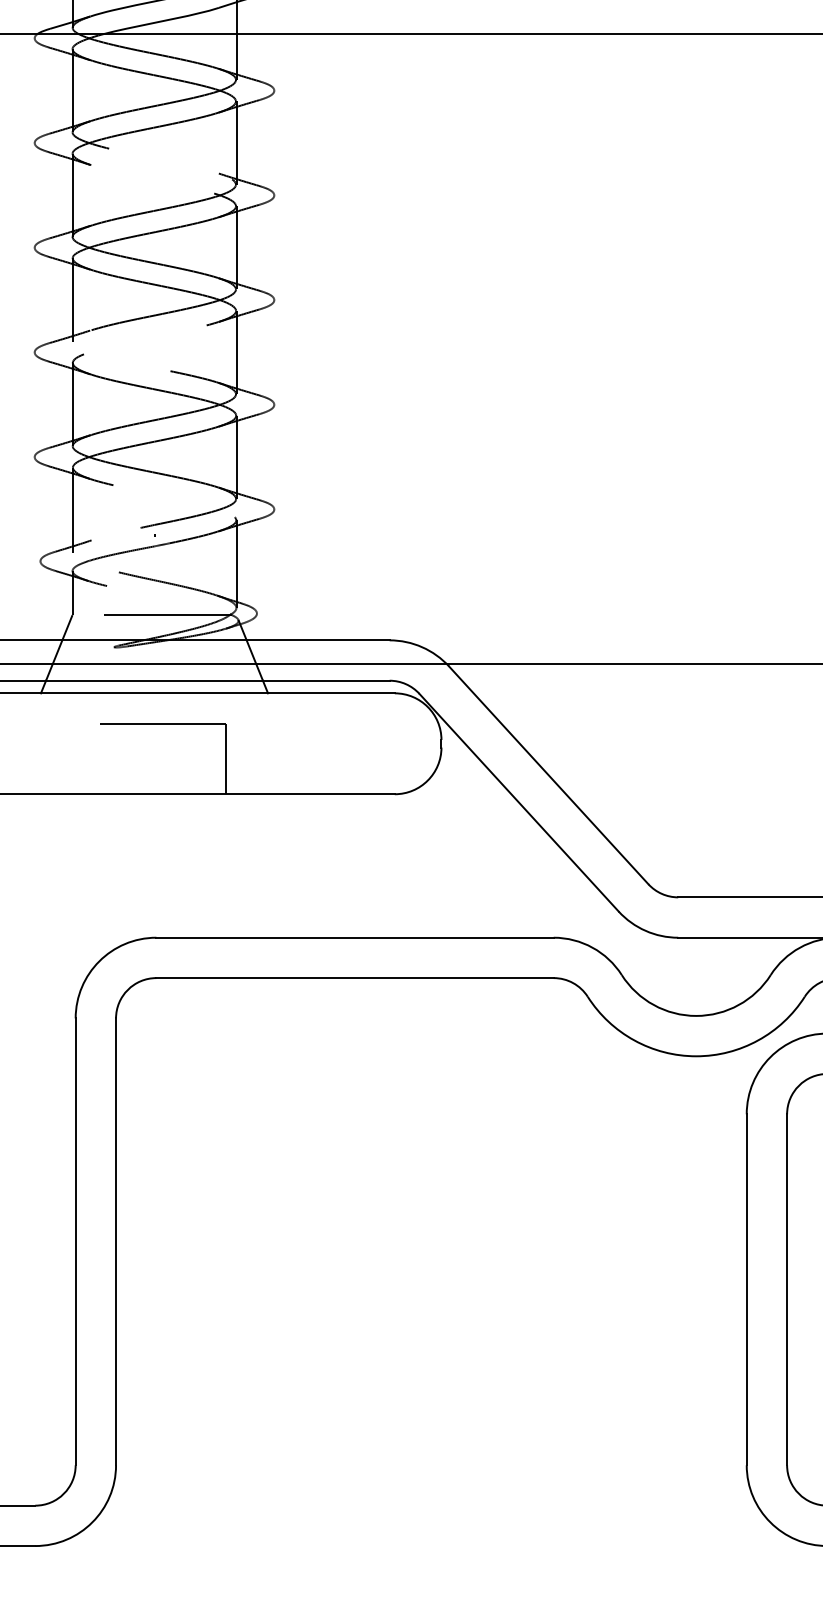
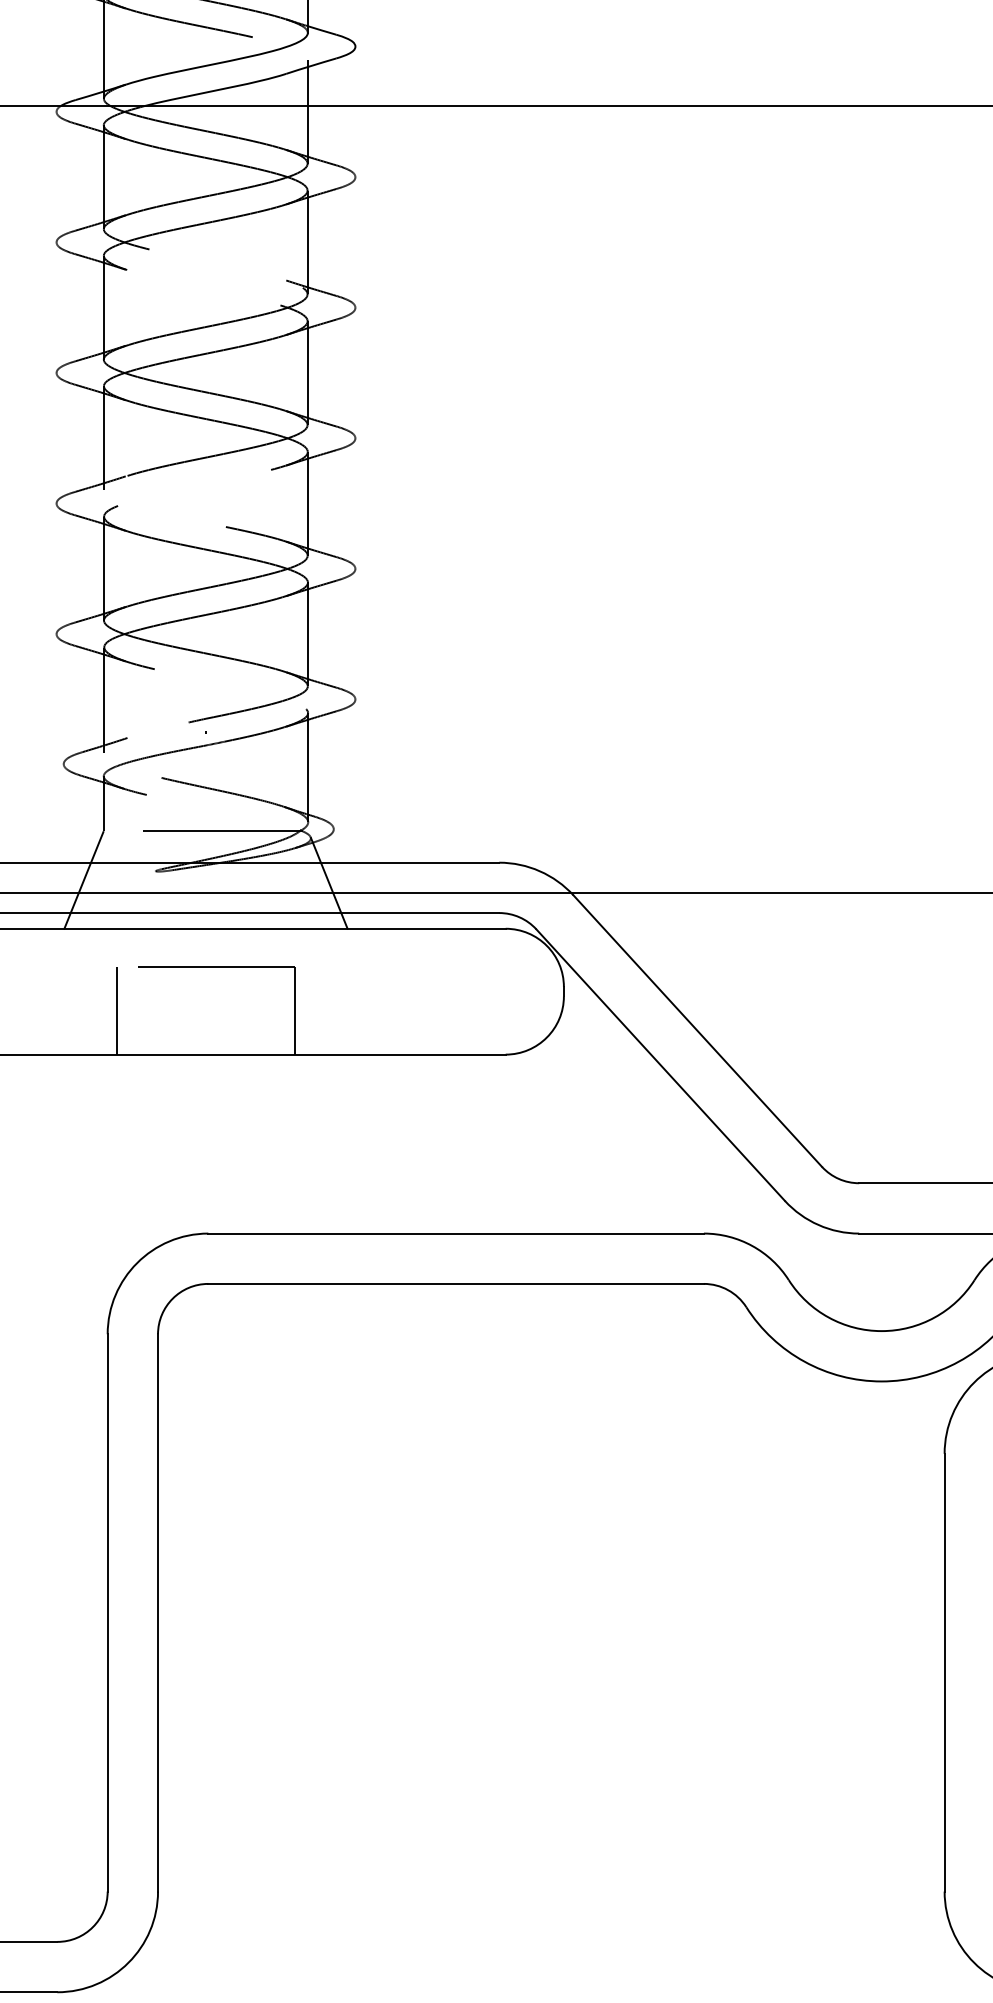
line: (83, 758) -> (117, 1010), added

